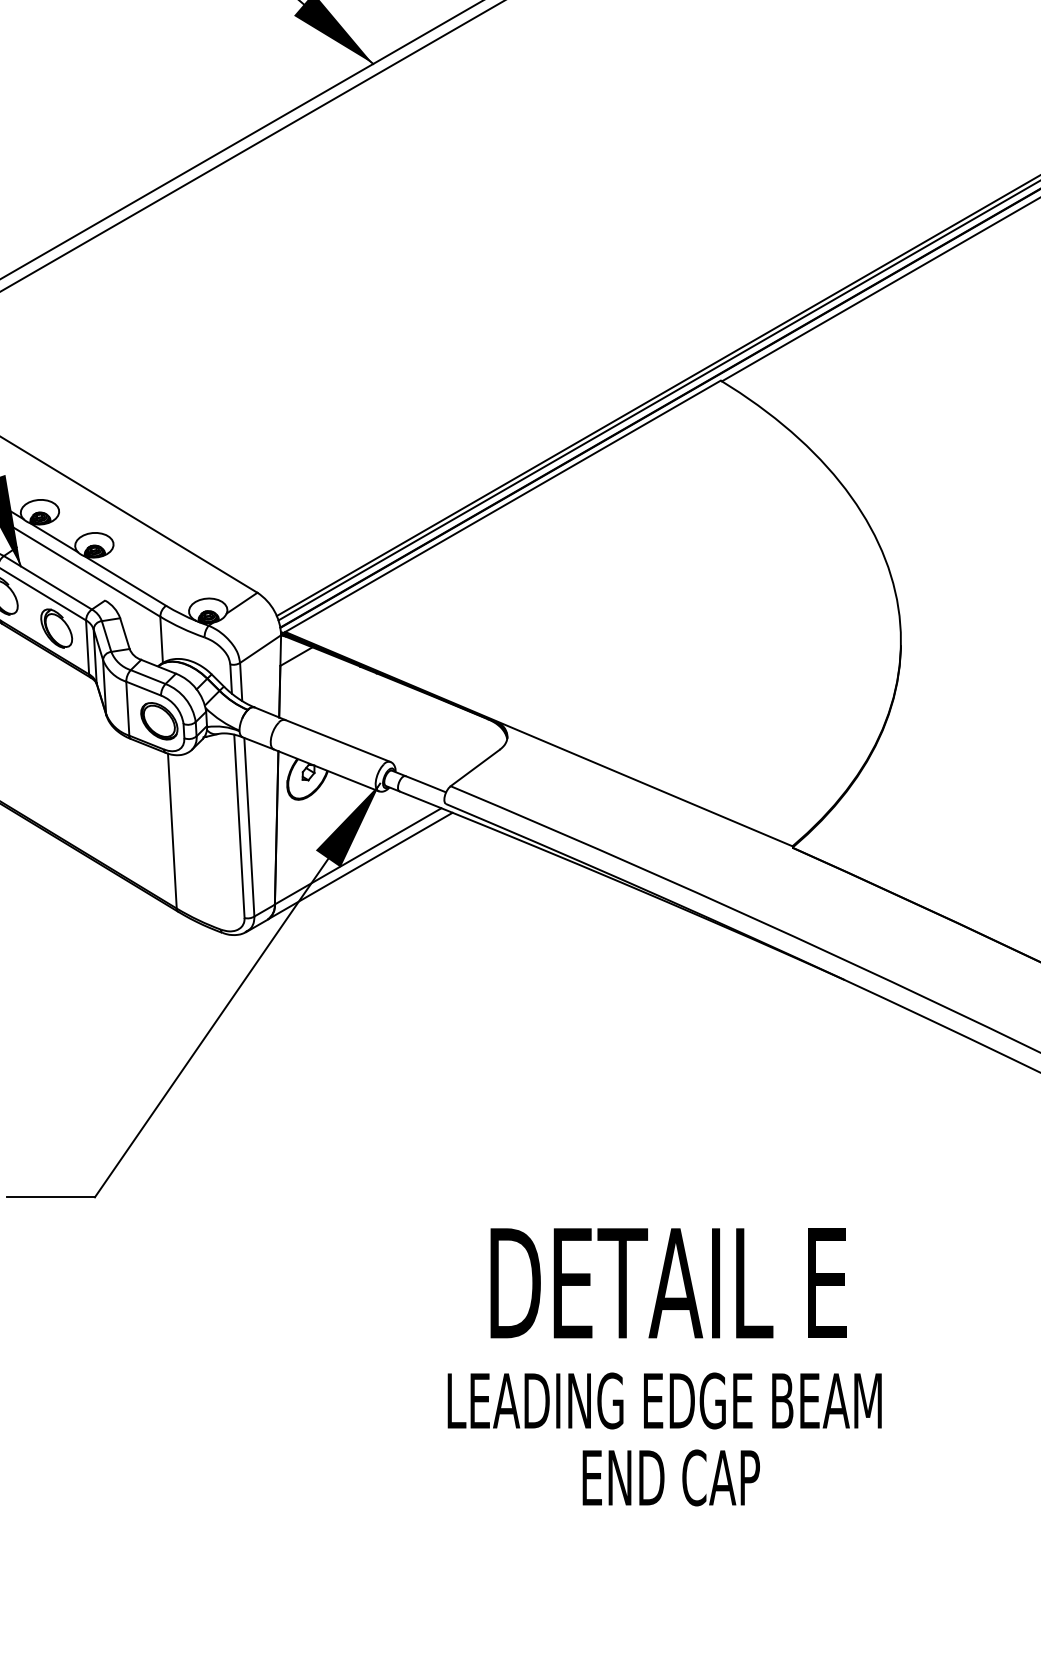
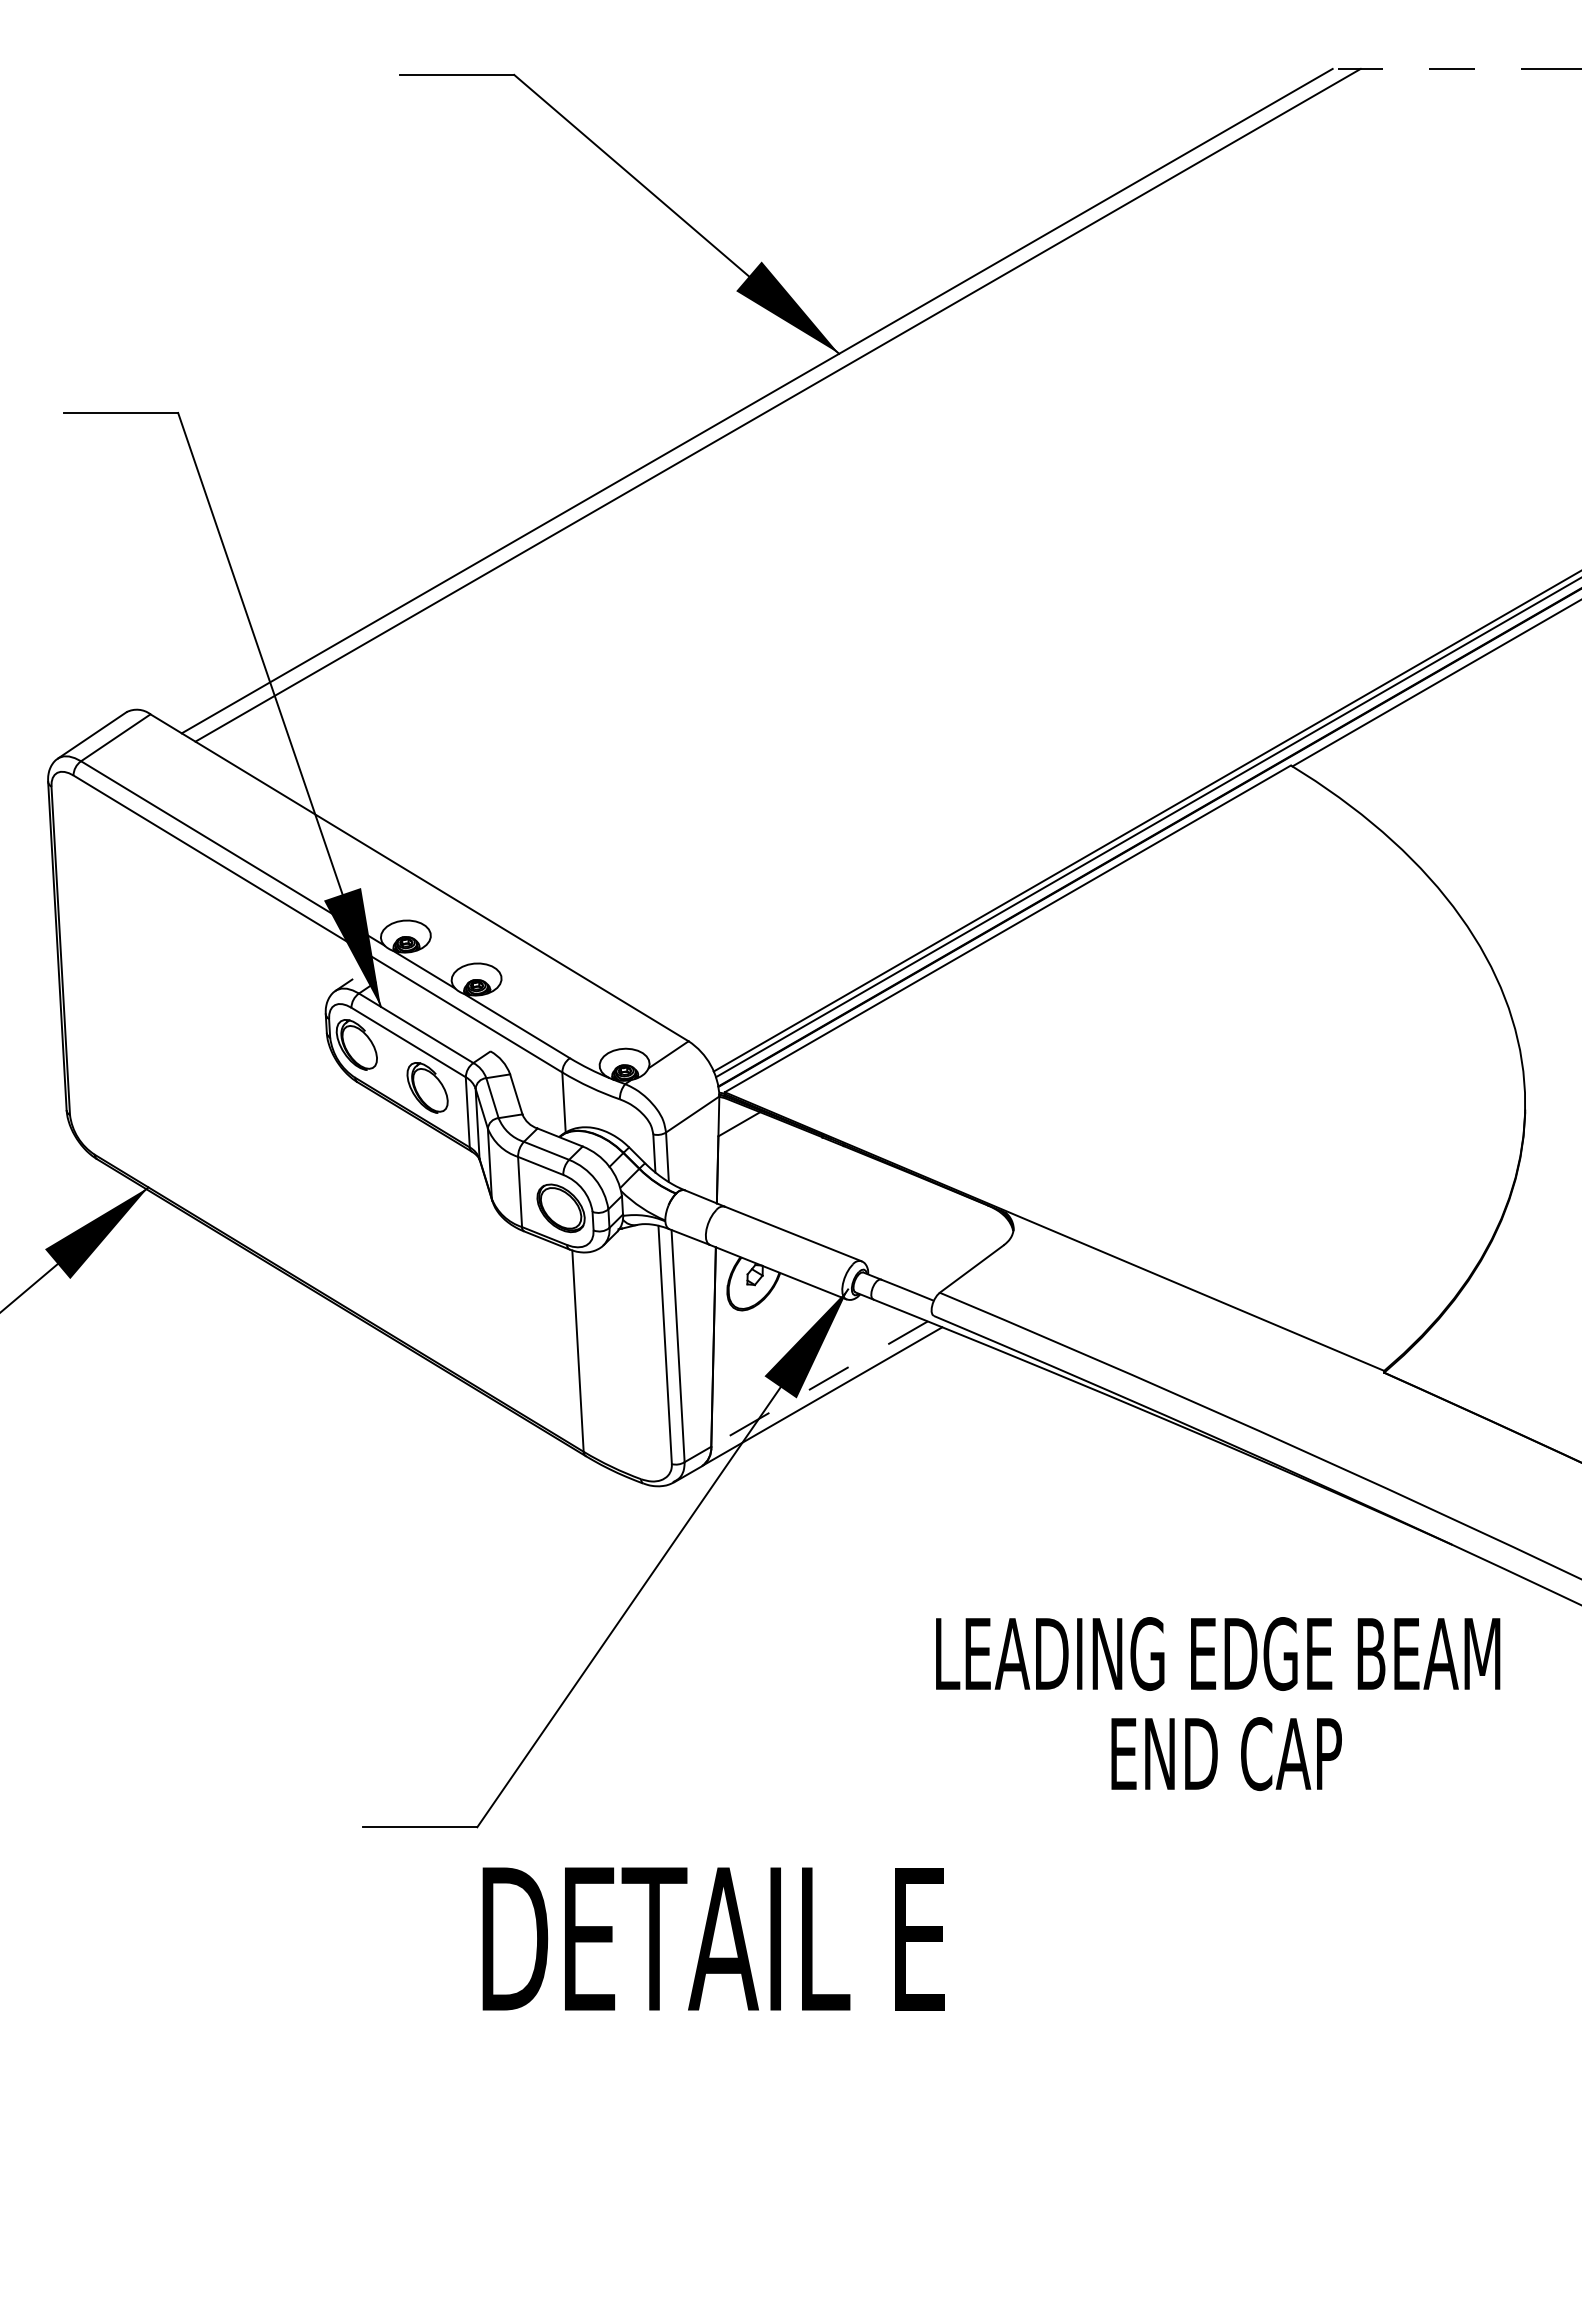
line: (358, 856) -> (819, 1384), solid -> dashed
text: (668, 1282) -> (713, 1938), moved
text: (665, 1439) -> (1218, 1703), moved

